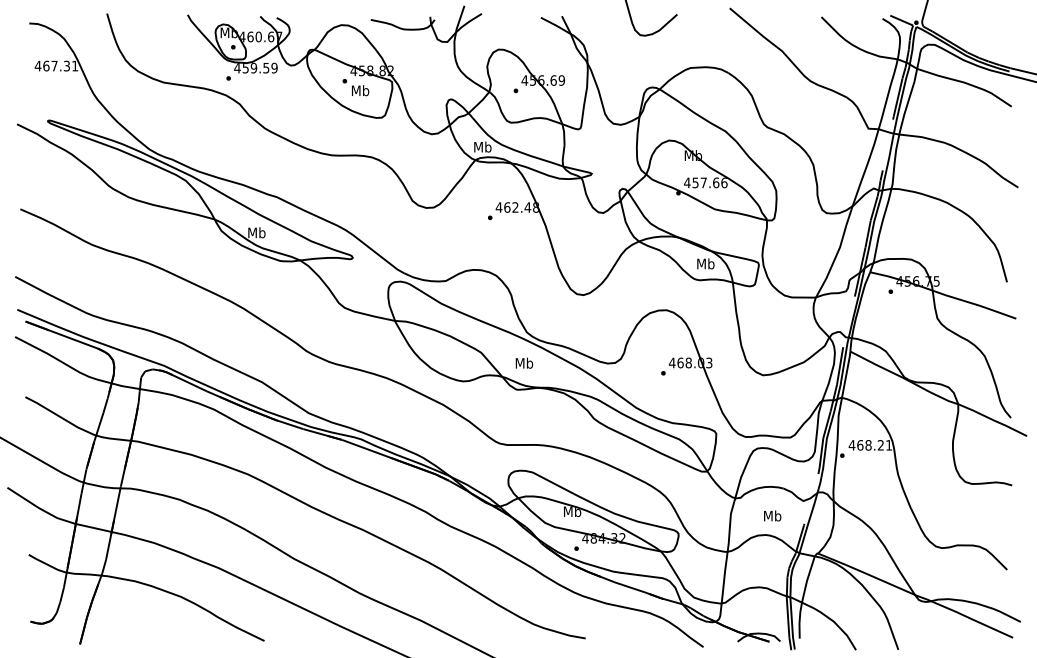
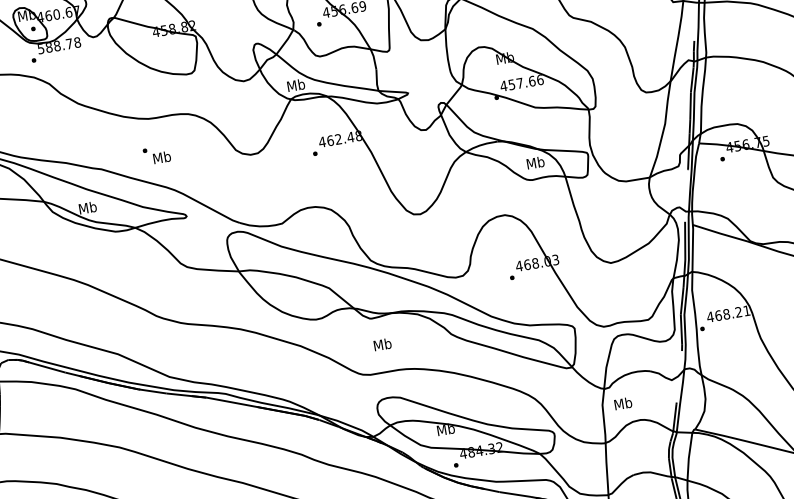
text: (255, 68) -> (58, 46), 459.59 -> 588.78
text: (355, 87) -> (156, 155), moved
text: (524, 362) -> (382, 343), moved
text: (772, 515) -> (623, 403), moved

